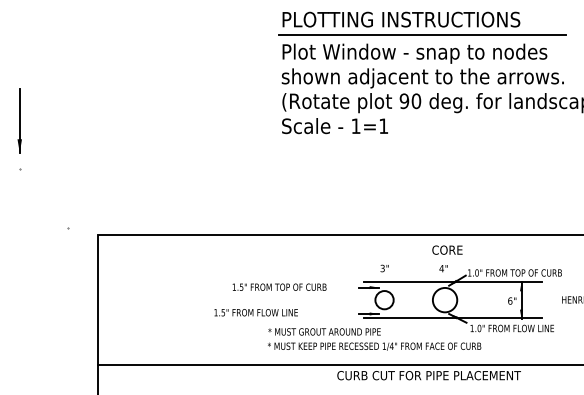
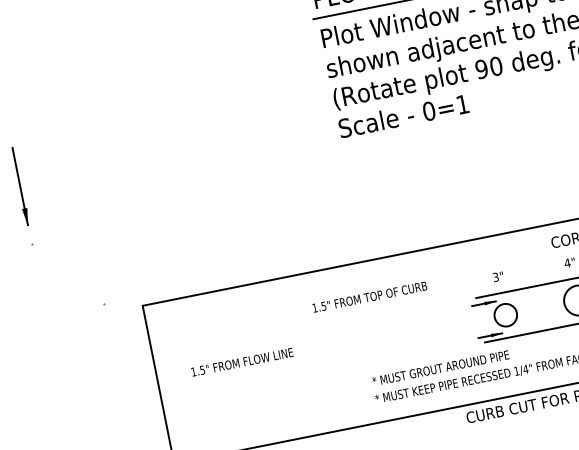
text: (355, 126) -> (428, 111), 1=1 -> 0=1
text: (279, 286) -> (369, 296), moved
text: (255, 312) -> (241, 362), moved

